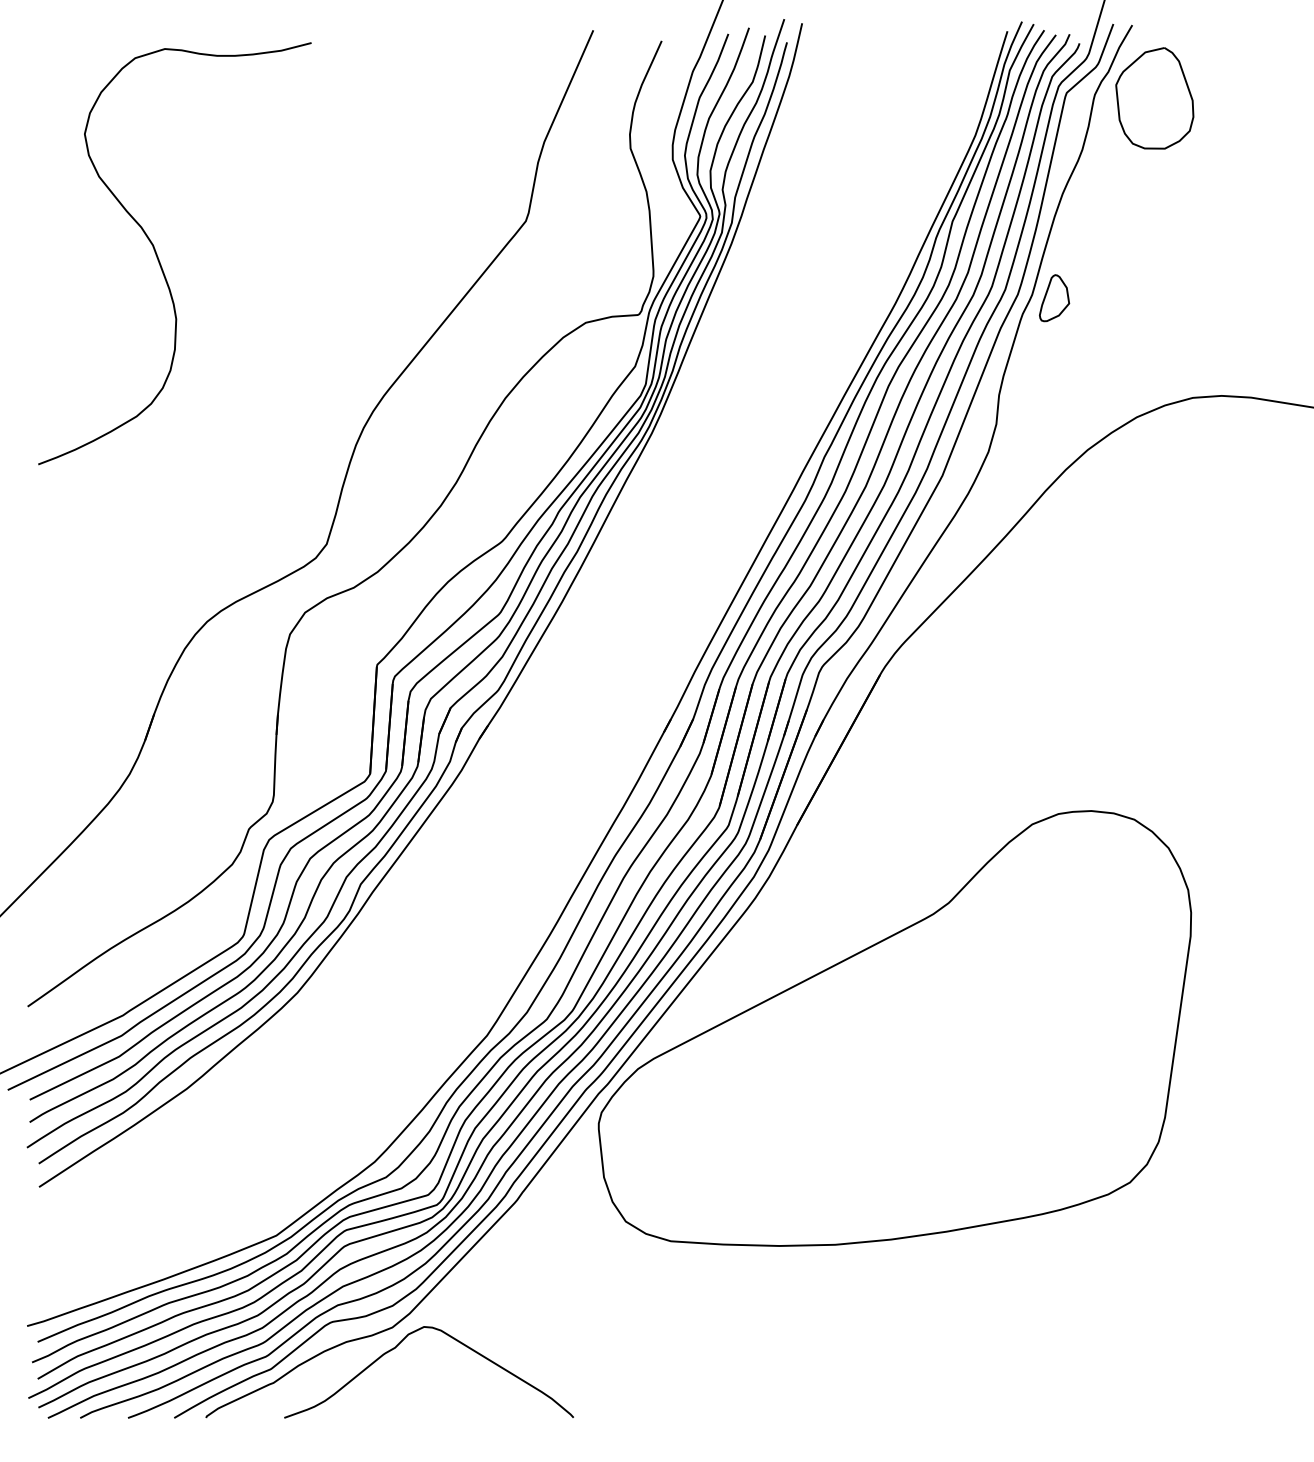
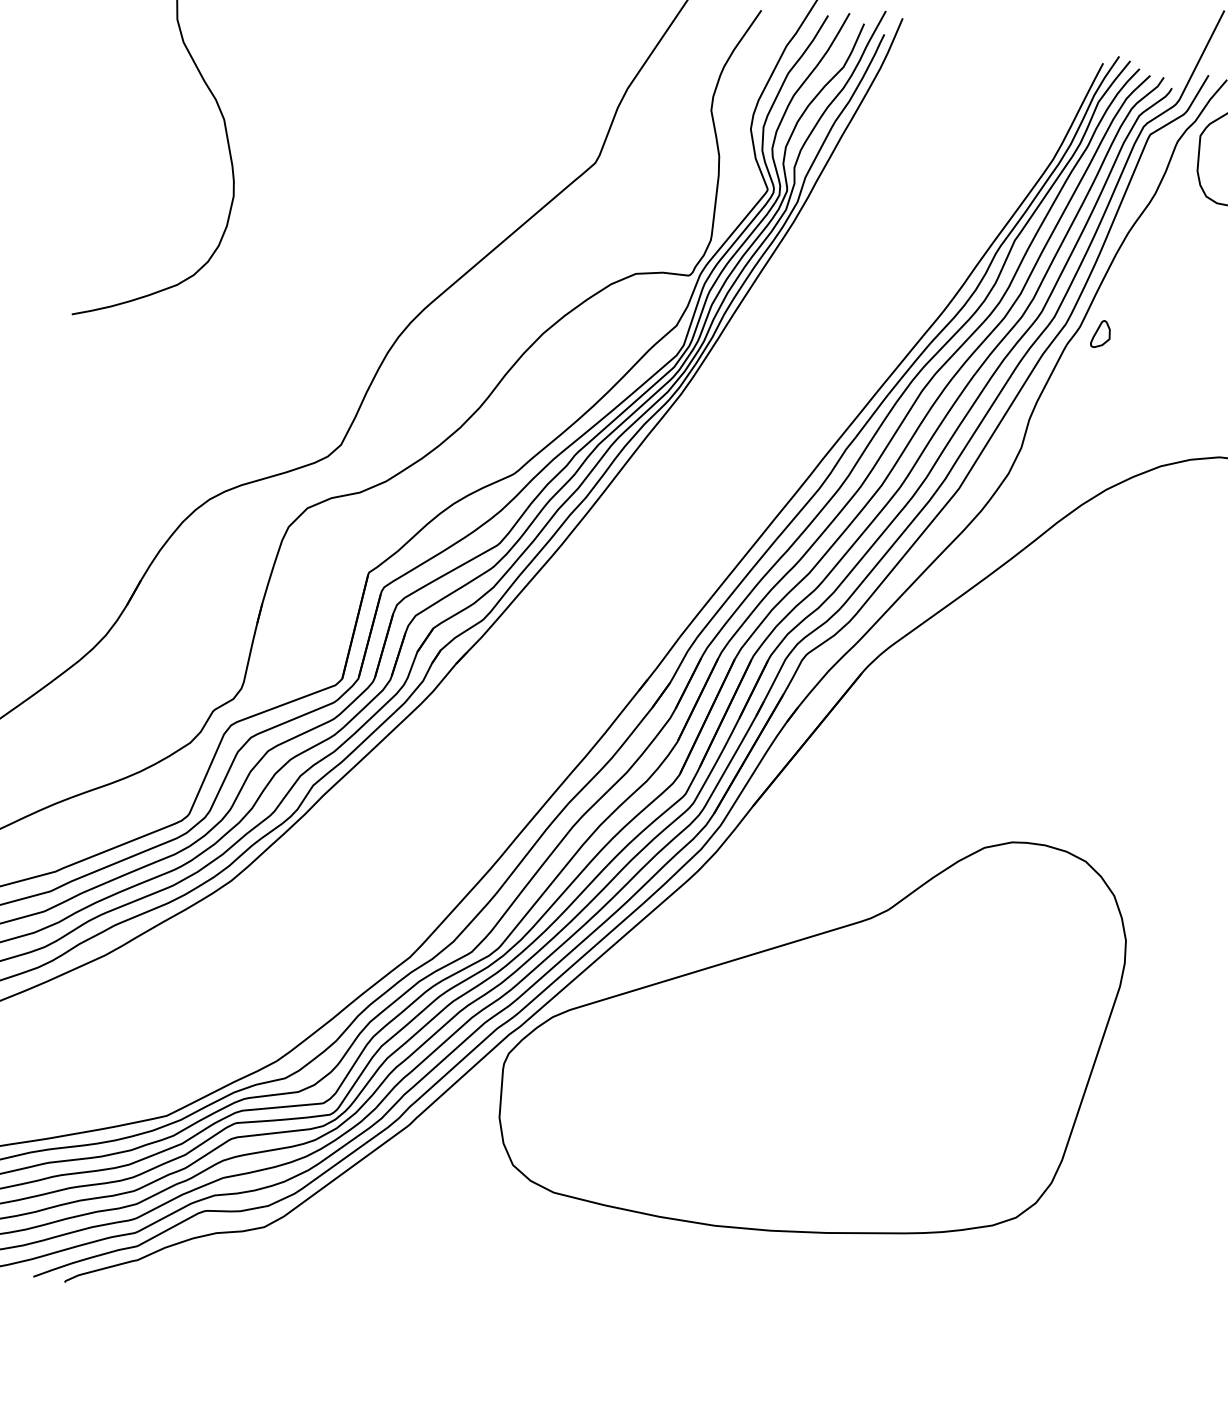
part: (1054, 298) -> (1101, 334), size x0.6
curve: (400, 1343) -> (269, 1244), removed

